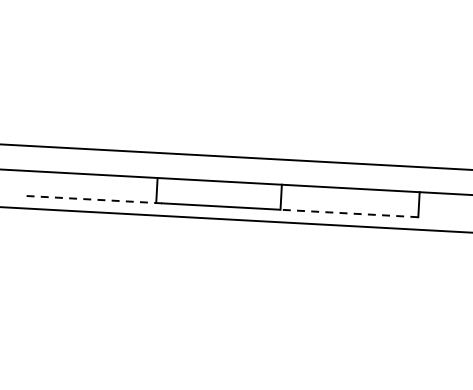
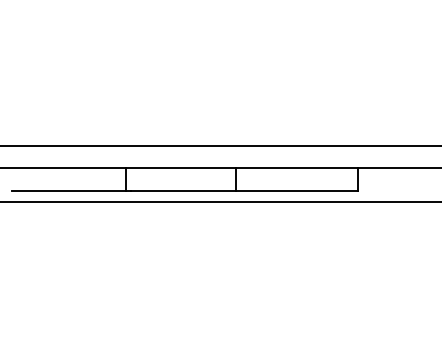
line: (94, 199) -> (71, 190), dashed -> solid
line: (349, 213) -> (297, 190), dashed -> solid

